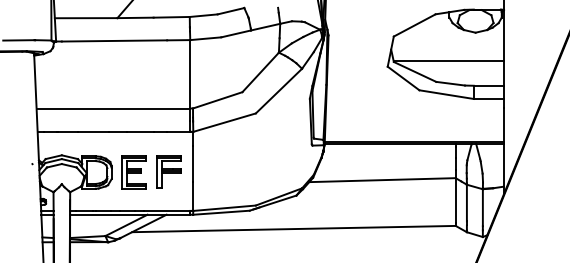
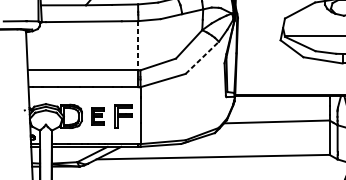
line: (190, 74) -> (138, 45), solid -> dashed
line: (279, 90) -> (202, 57), solid -> dashed
part: (133, 172) -> (97, 116), size x0.7

